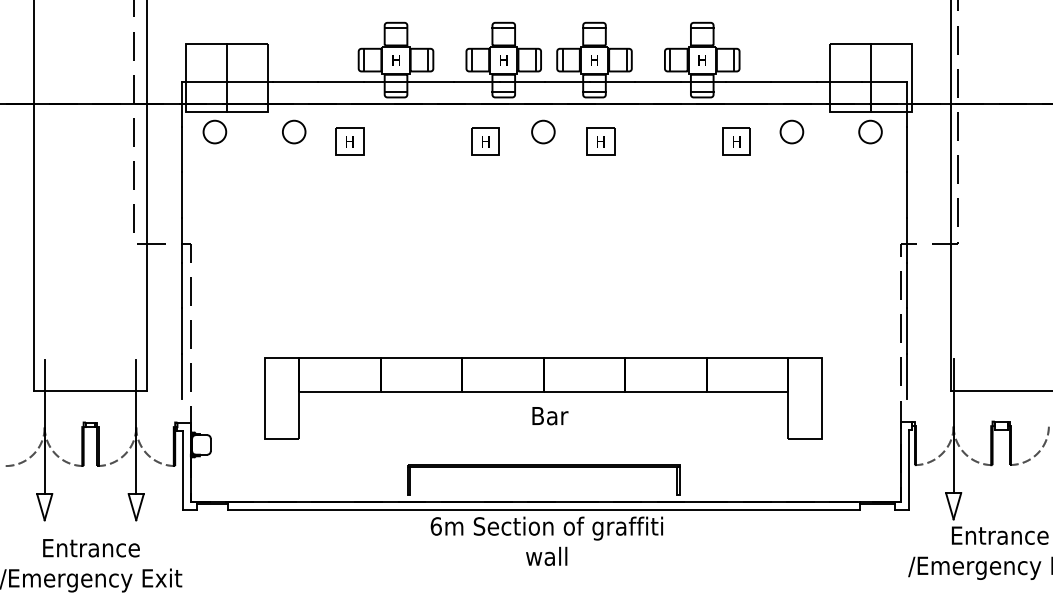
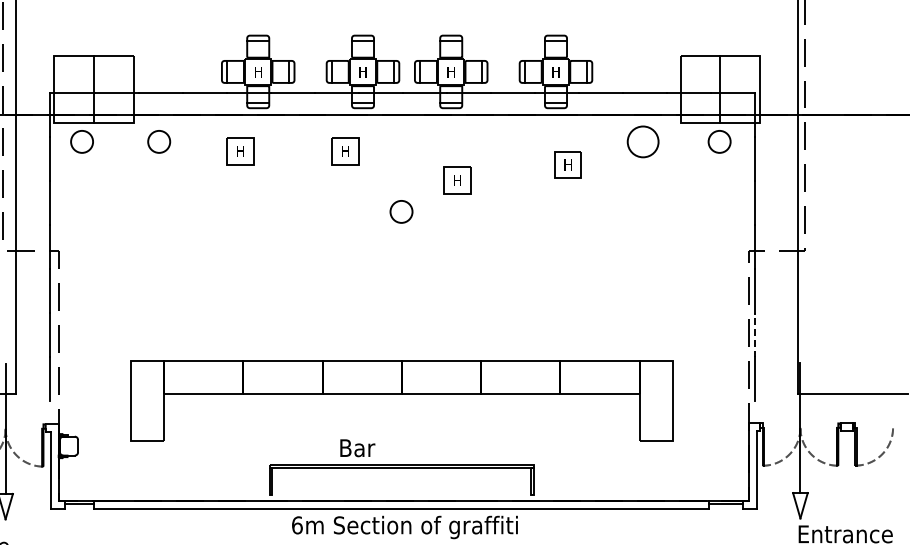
circle: (543, 131) -> (401, 211), moved
circle: (791, 131) -> (642, 141), size x1.4
part: (349, 141) -> (240, 151), moved
part: (600, 141) -> (457, 180), moved
part: (736, 141) -> (567, 164), moved
line: (907, 331) -> (755, 335), solid -> dashed
text: (550, 416) -> (357, 448), moved

